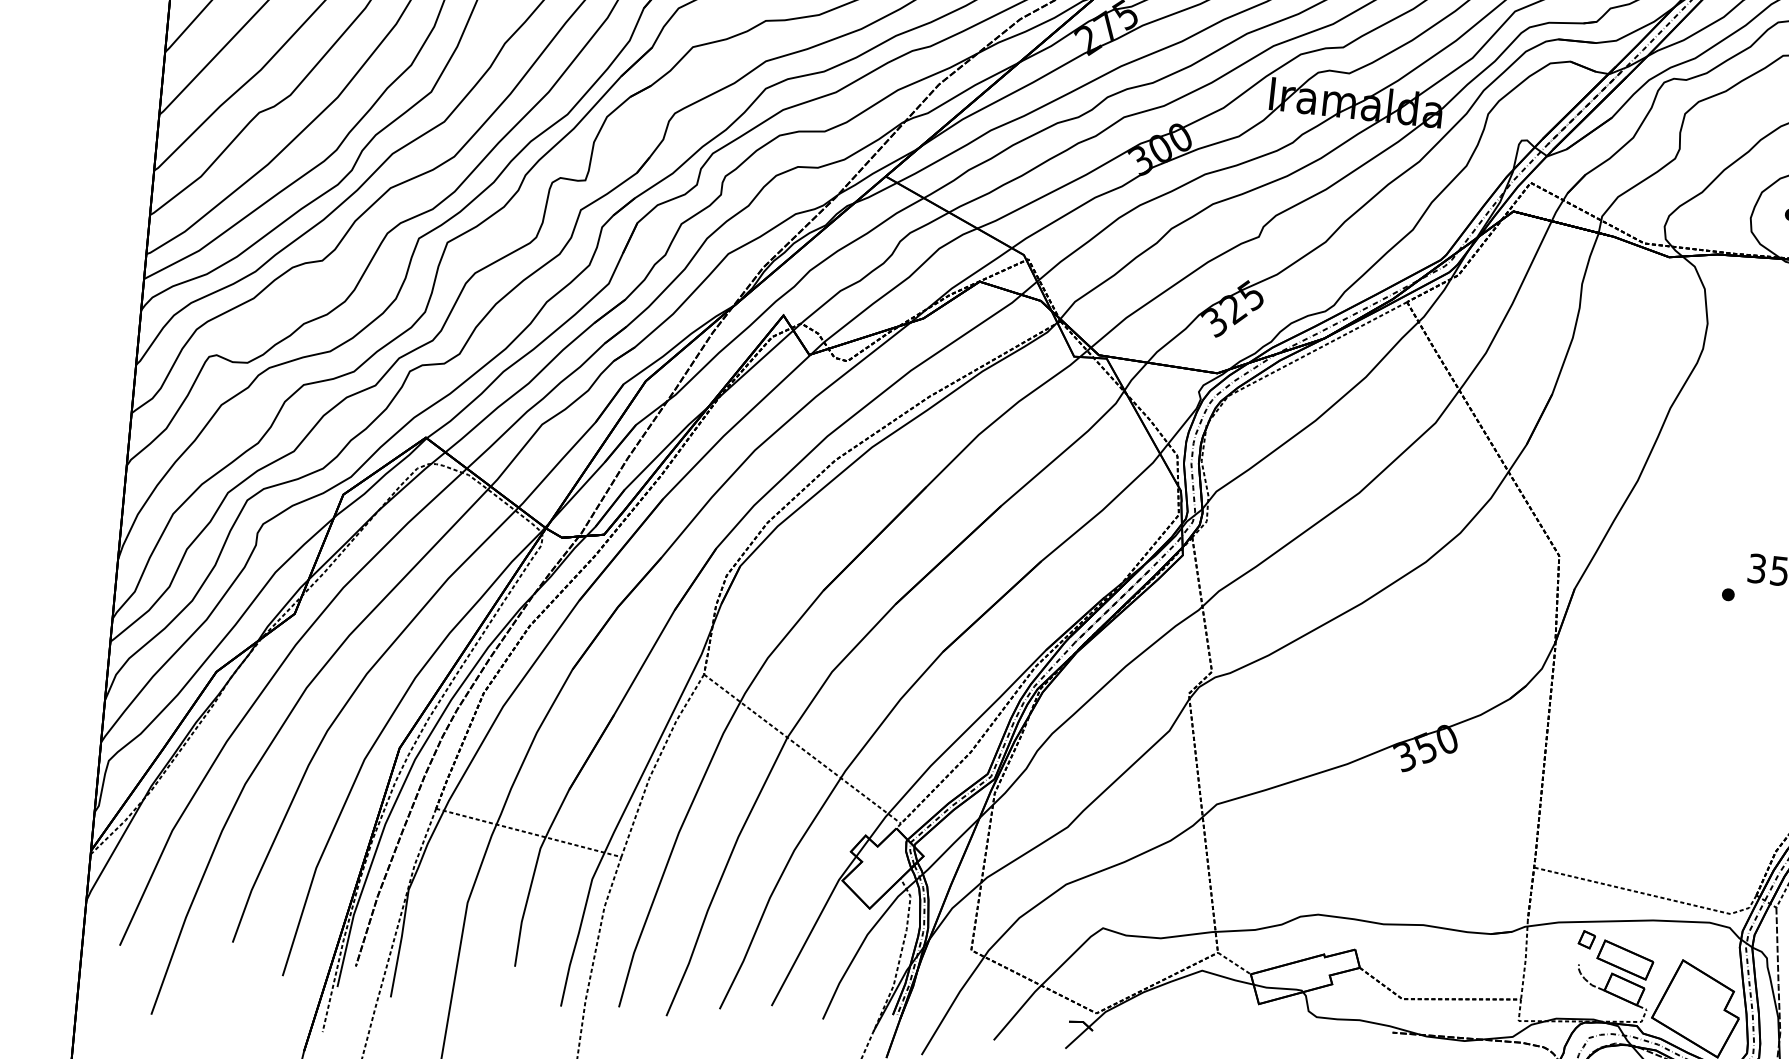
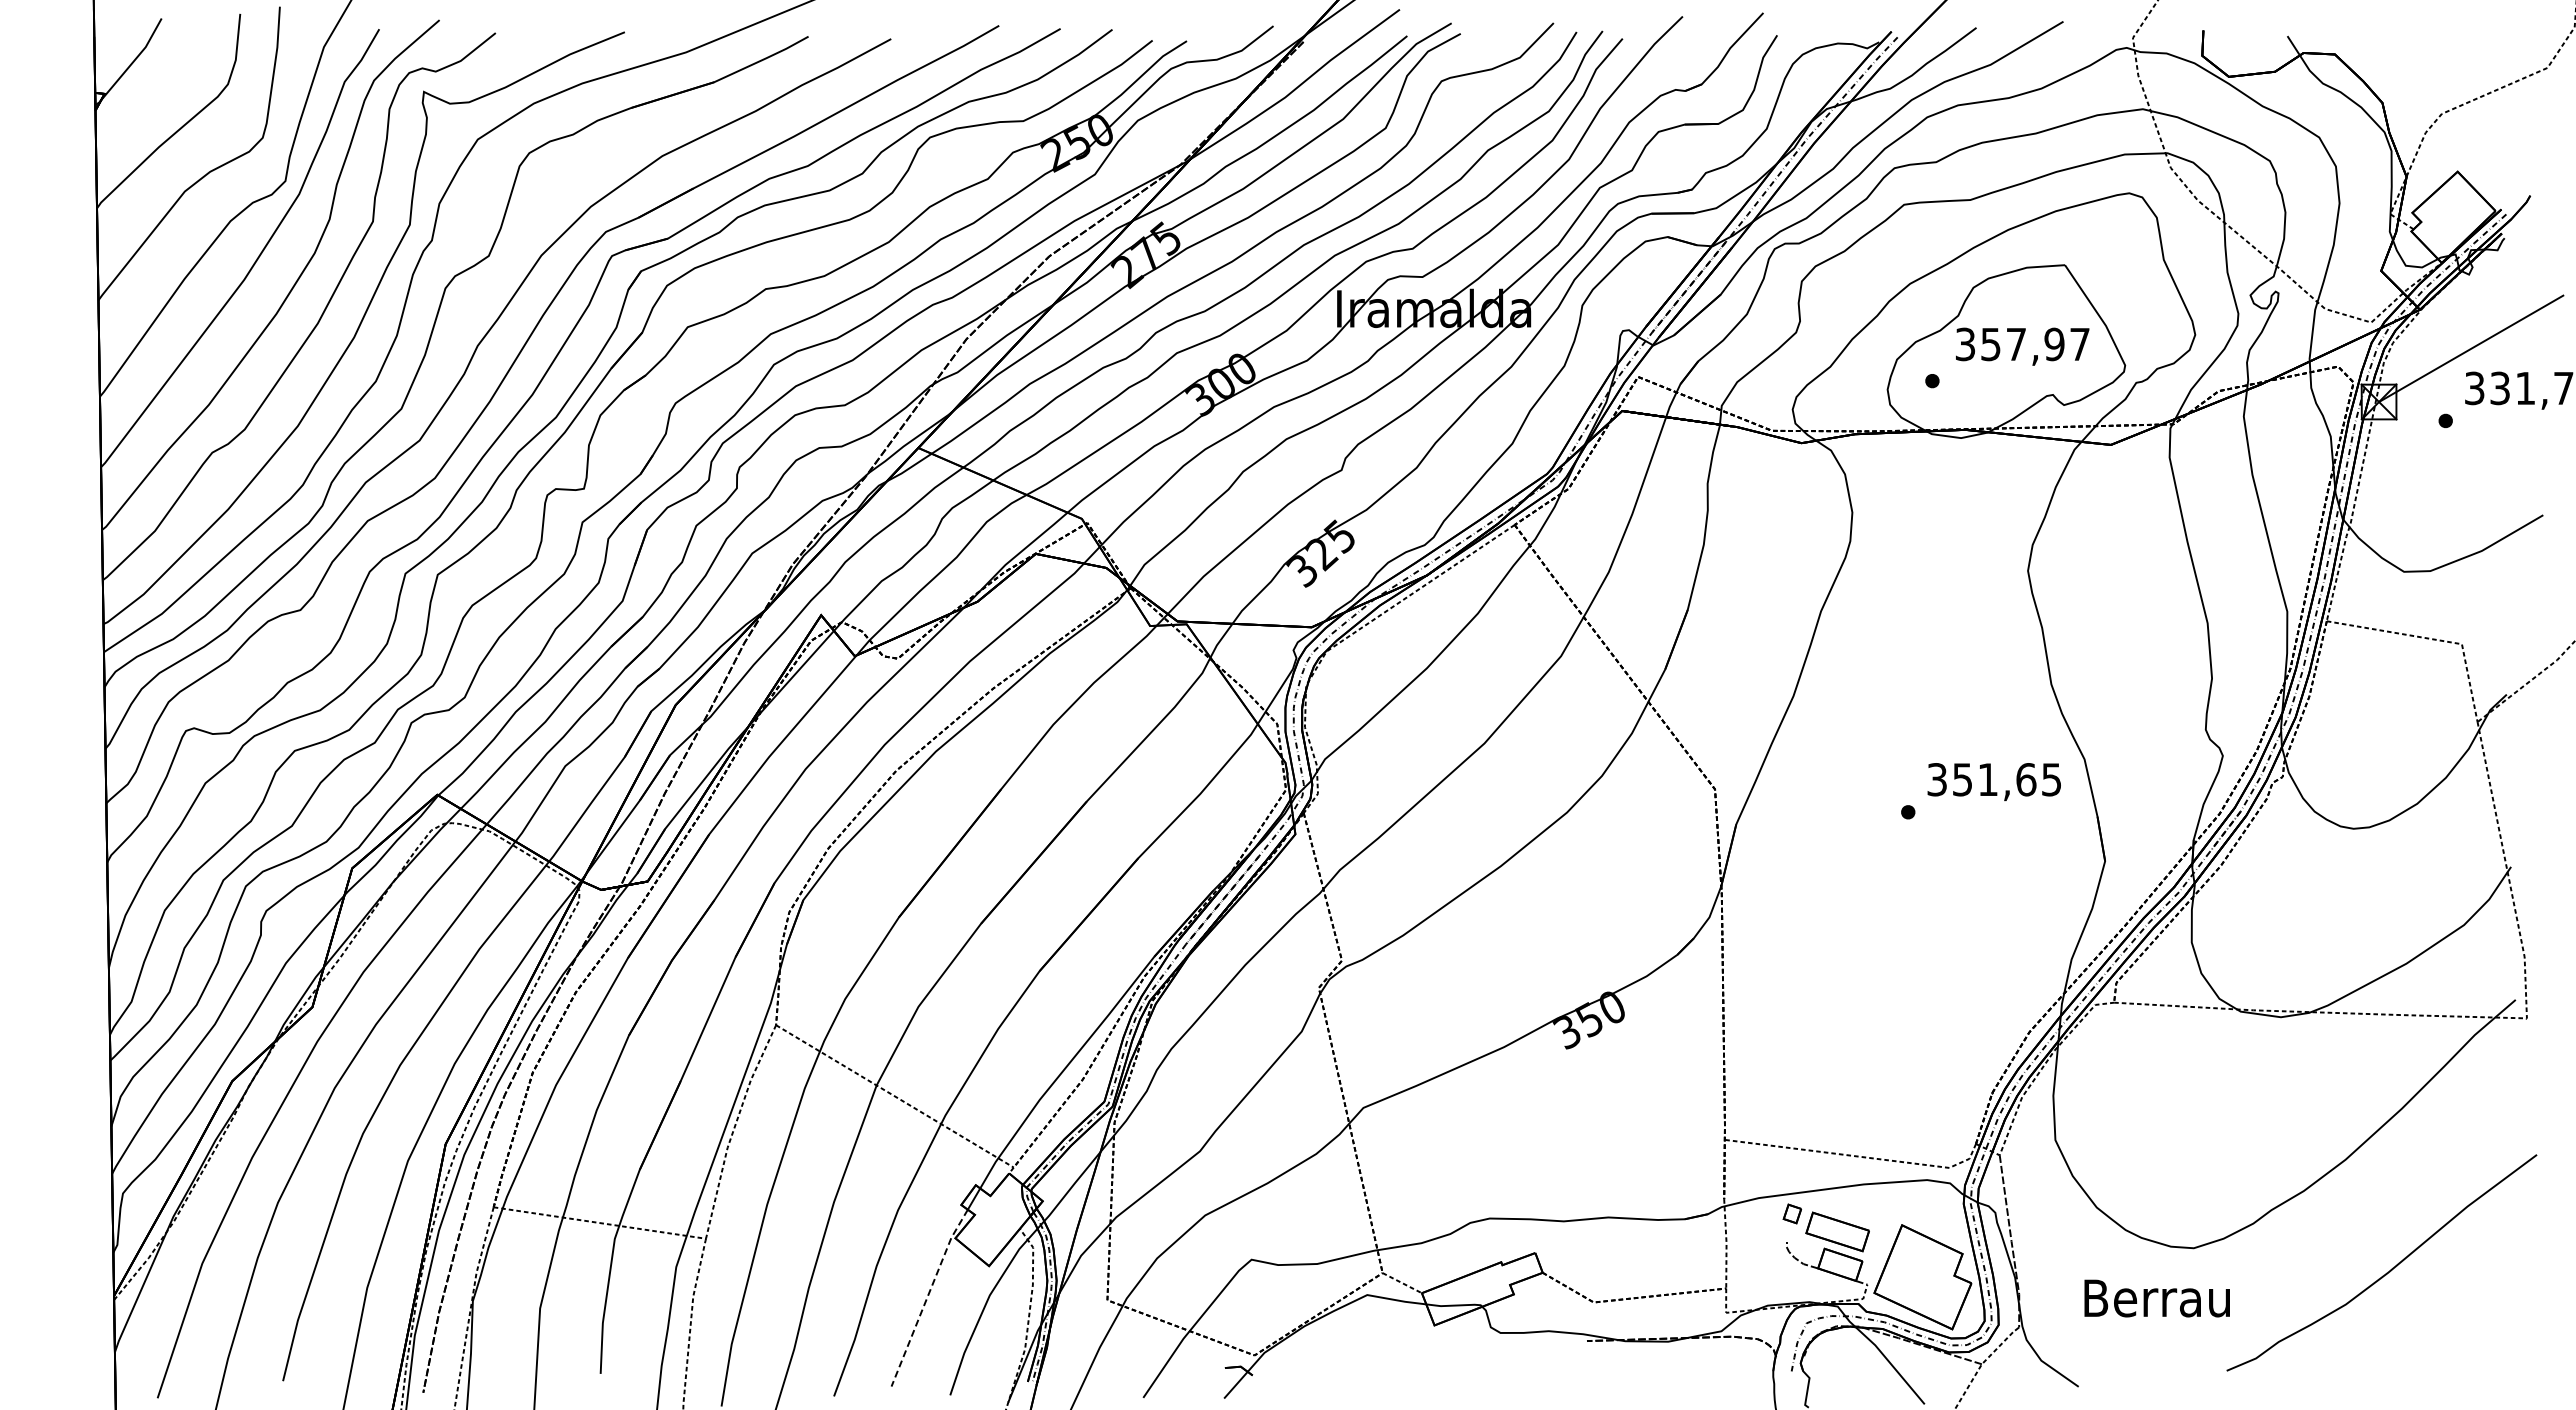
line: (812, 929) -> (927, 1296), solid -> dashed

